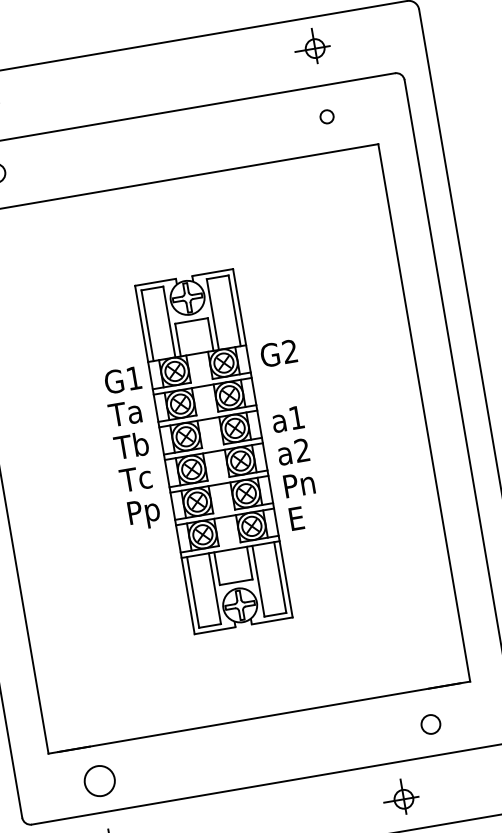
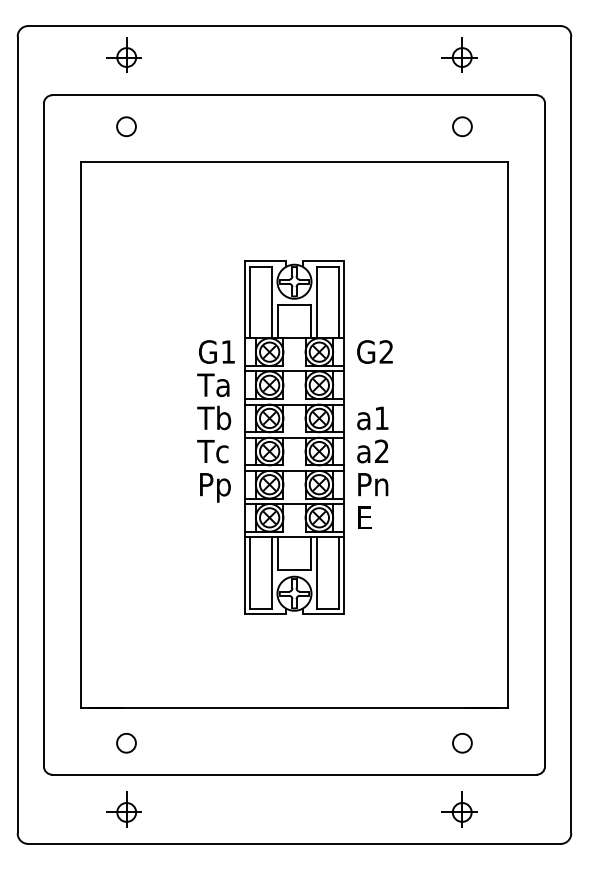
circle: (327, 116) -> (462, 126), size x1.43
circle: (99, 780) -> (126, 742), size x0.62
part: (400, 796) -> (459, 809), moved

